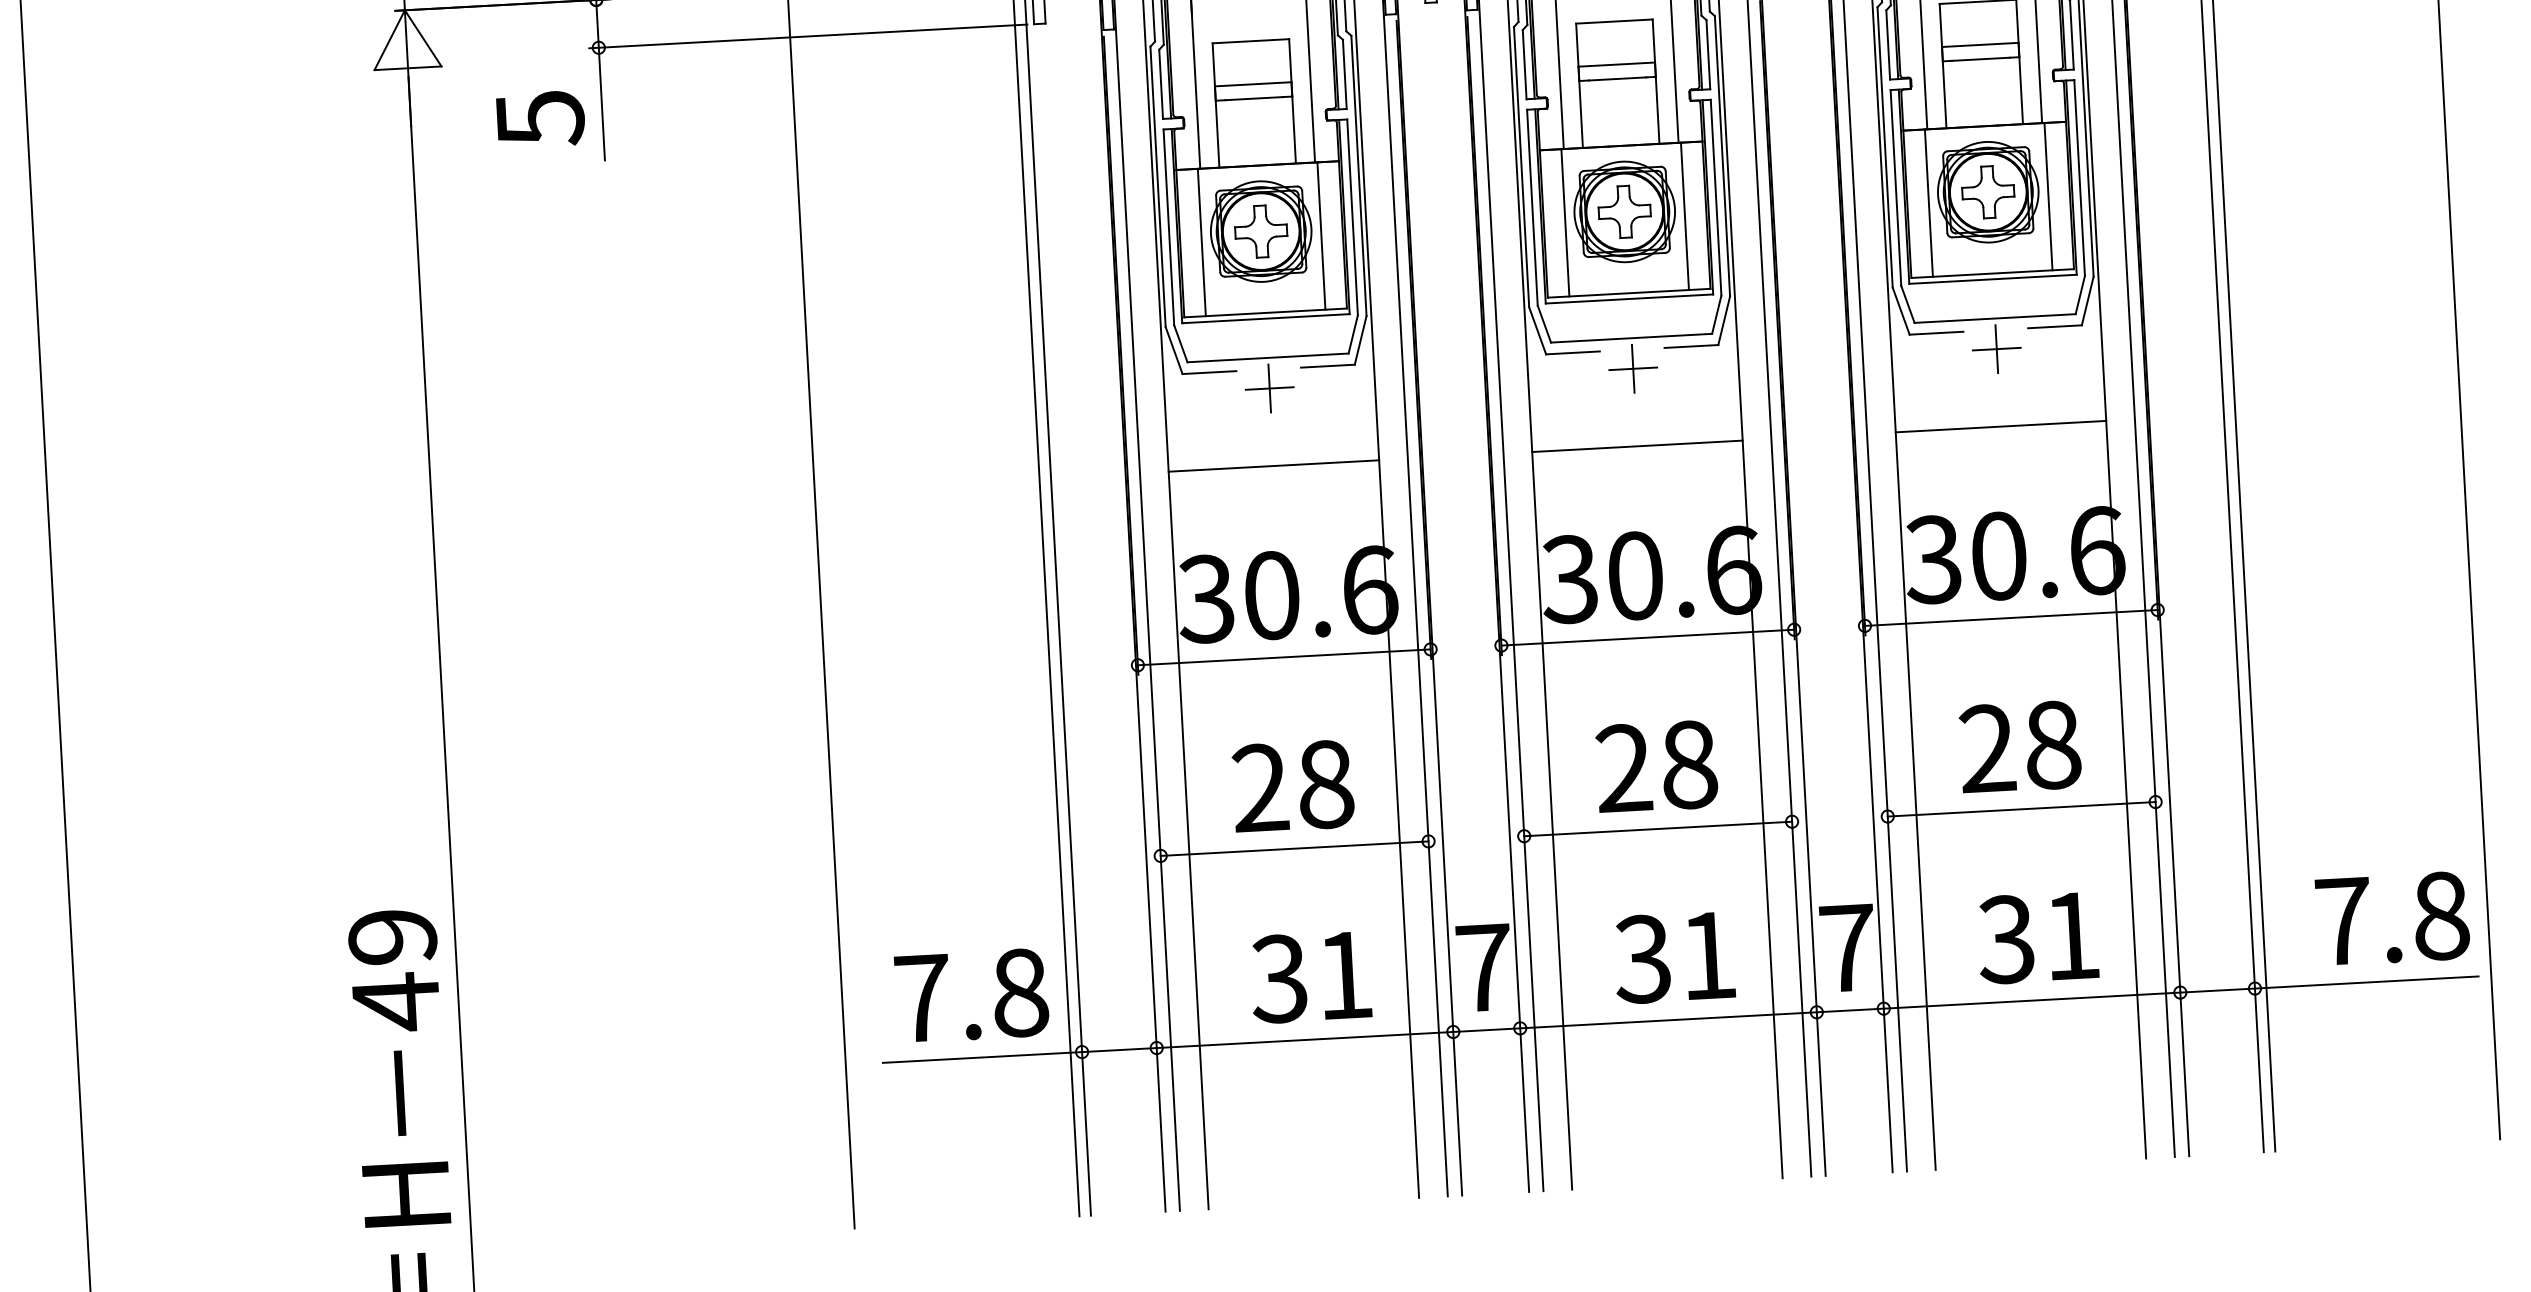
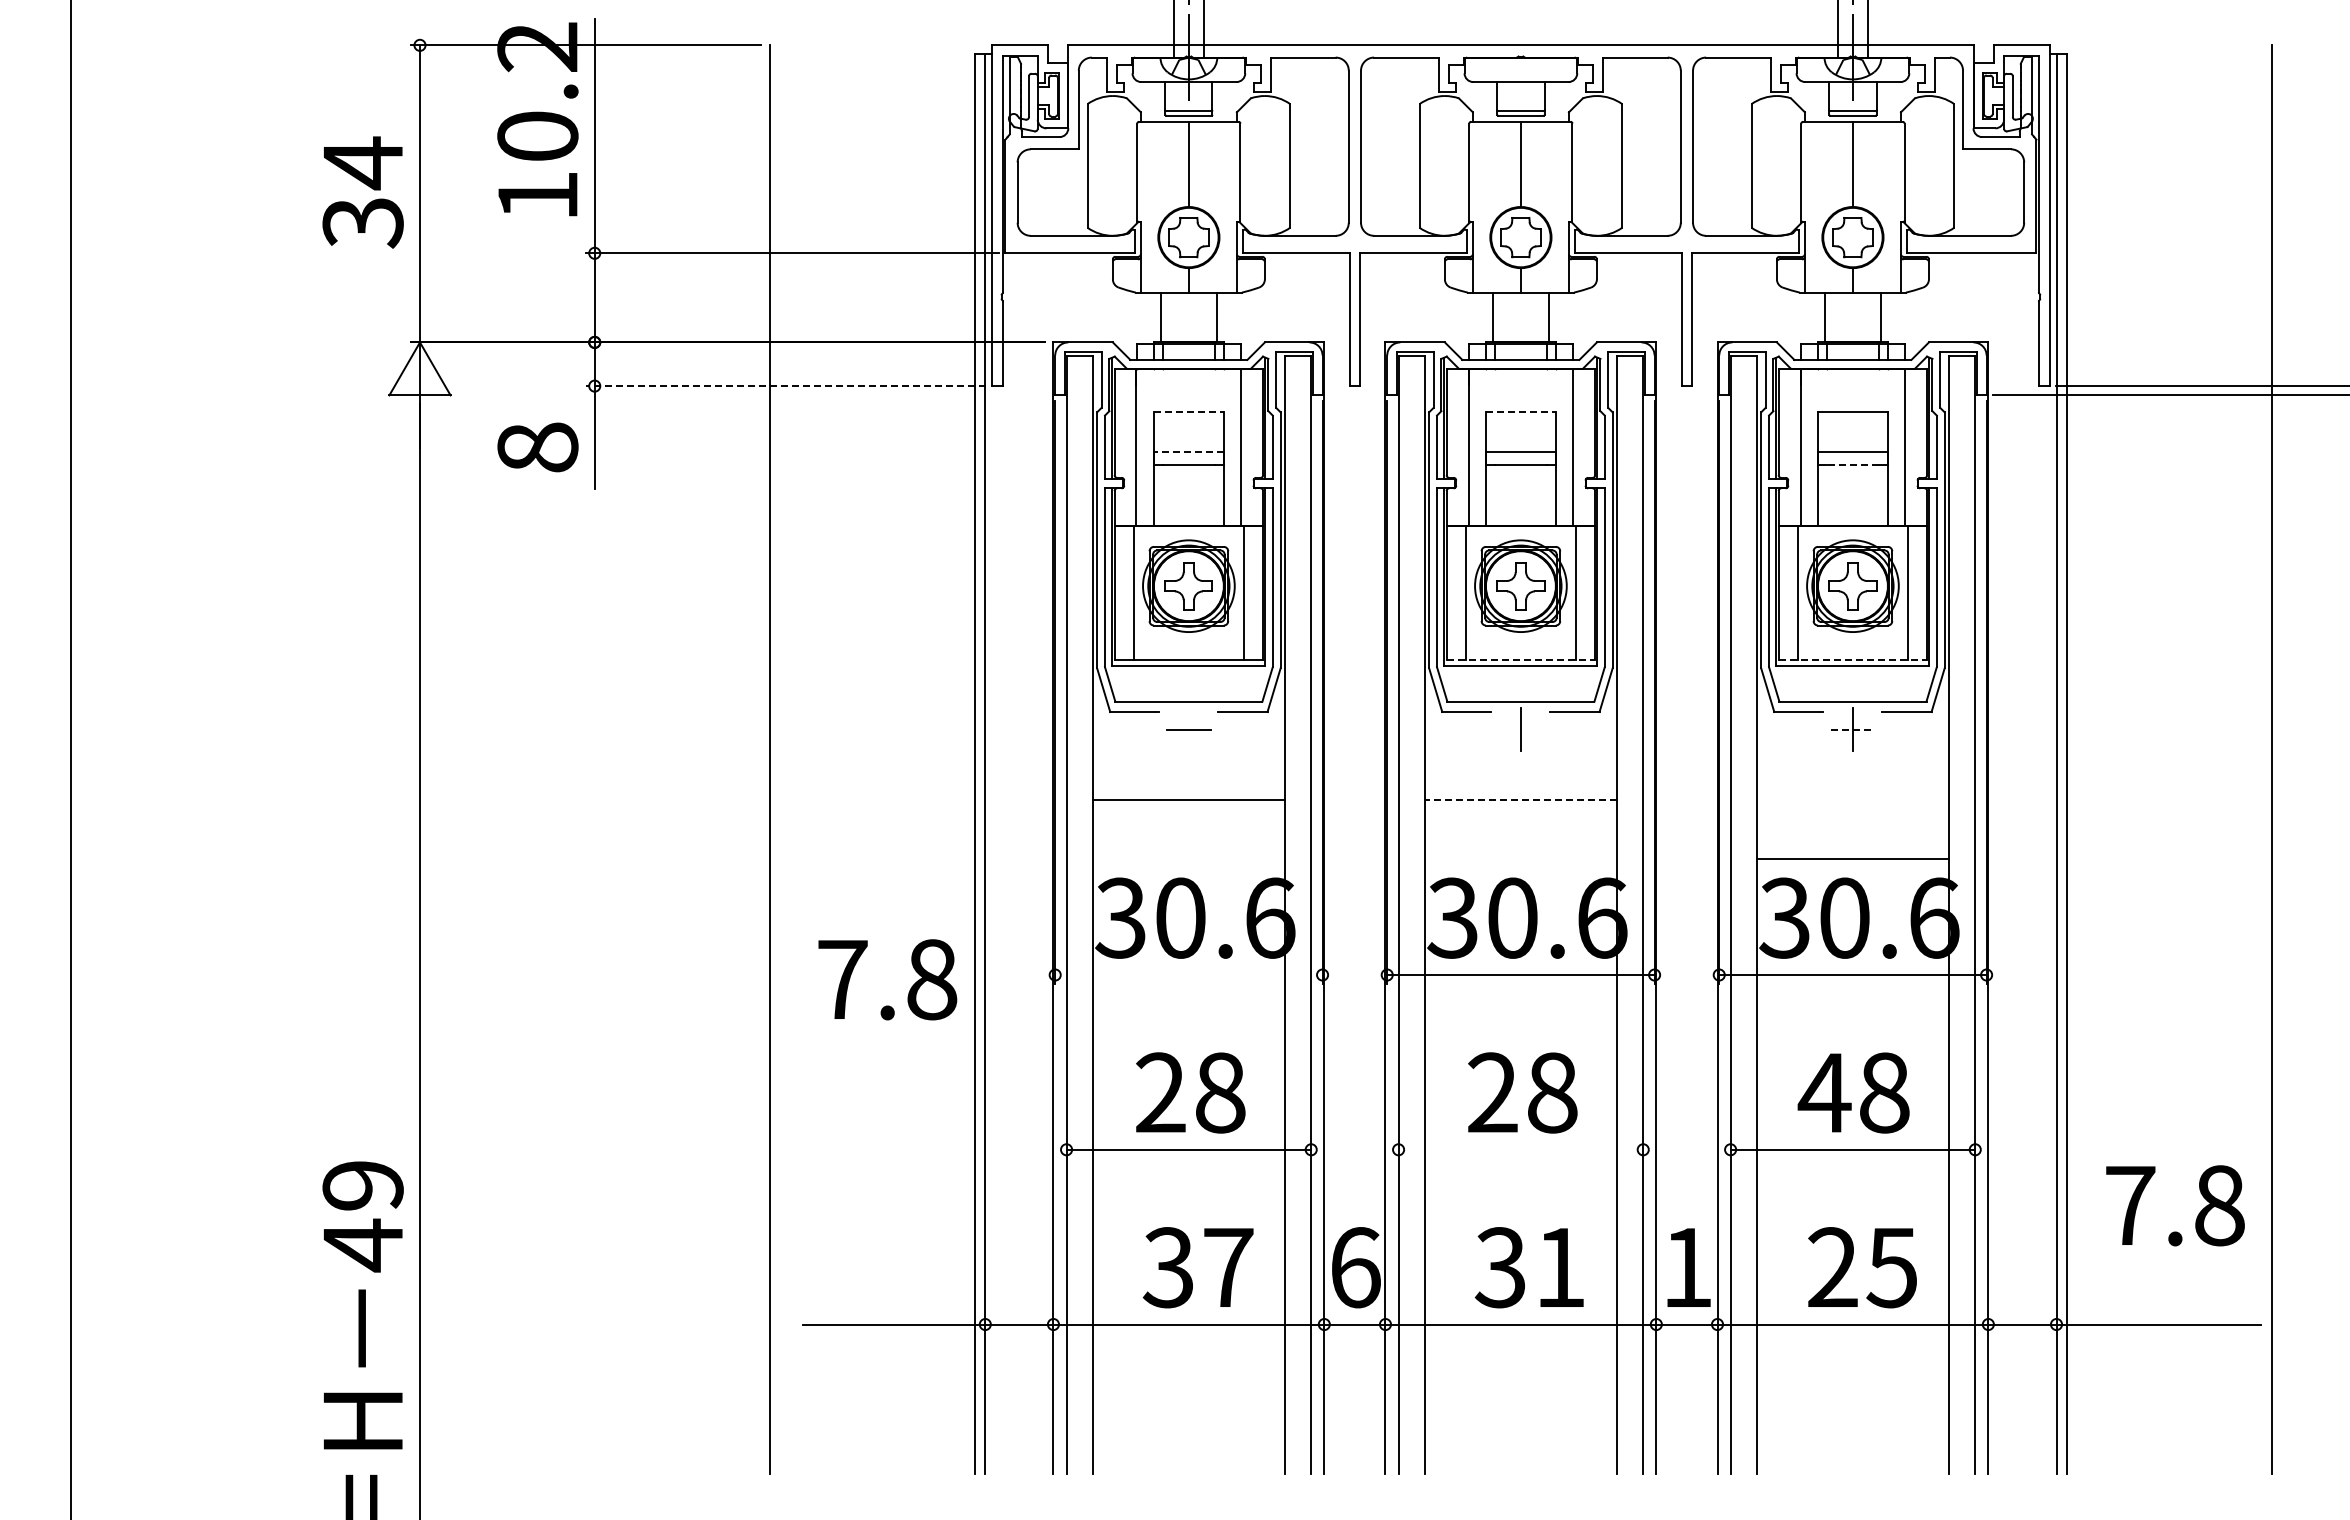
line: (1613, 21) -> (1520, 412), solid -> dashed
line: (807, 36) -> (785, 386), solid -> dashed
line: (1250, 41) -> (1188, 412), solid -> dashed
line: (1980, 59) -> (1852, 464), solid -> dashed
line: (1252, 84) -> (1188, 451), solid -> dashed
text: (539, 119) -> (537, 448), 5 -> 8
line: (1993, 273) -> (1853, 660), solid -> dashed
line: (1629, 293) -> (1521, 660), solid -> dashed
line: (1996, 349) -> (1852, 729), solid -> dashed
line: (1632, 368) -> (1520, 729), removed
line: (1269, 388) -> (1188, 729), removed
line: (2000, 426) -> (1852, 859), moved
line: (1637, 446) -> (1520, 800), solid -> dashed
line: (1283, 657) -> (1188, 975), removed
text: (1987, 748) -> (1824, 1092), 28 -> 48
line: (1657, 828) -> (1520, 1149), removed
text: (2392, 918) -> (2175, 1205), moved
text: (2038, 937) -> (1861, 1267), 31 -> 25
text: (1847, 948) -> (1687, 1267), 7 -> 1
text: (1484, 967) -> (1355, 1267), 7 -> 6
text: (1344, 975) -> (1228, 1267), 31 -> 37
text: (971, 995) -> (887, 979), moved

